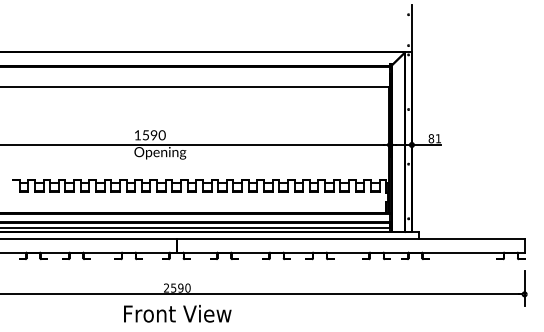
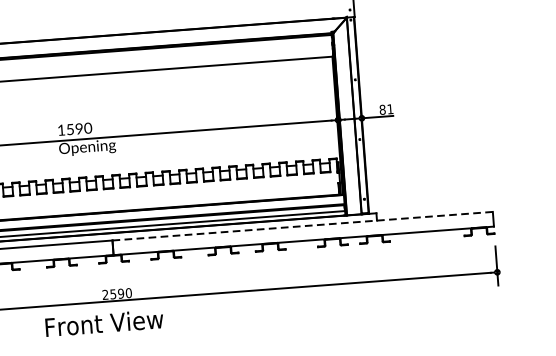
line: (350, 239) -> (302, 226), solid -> dashed
text: (177, 313) -> (104, 322), moved

